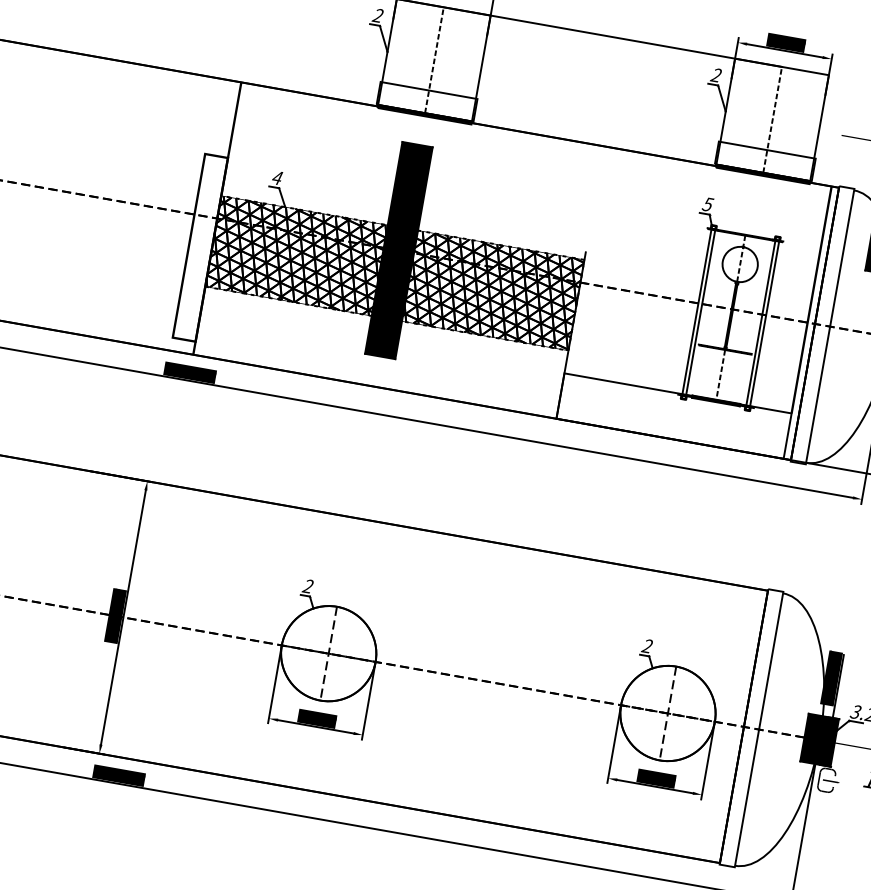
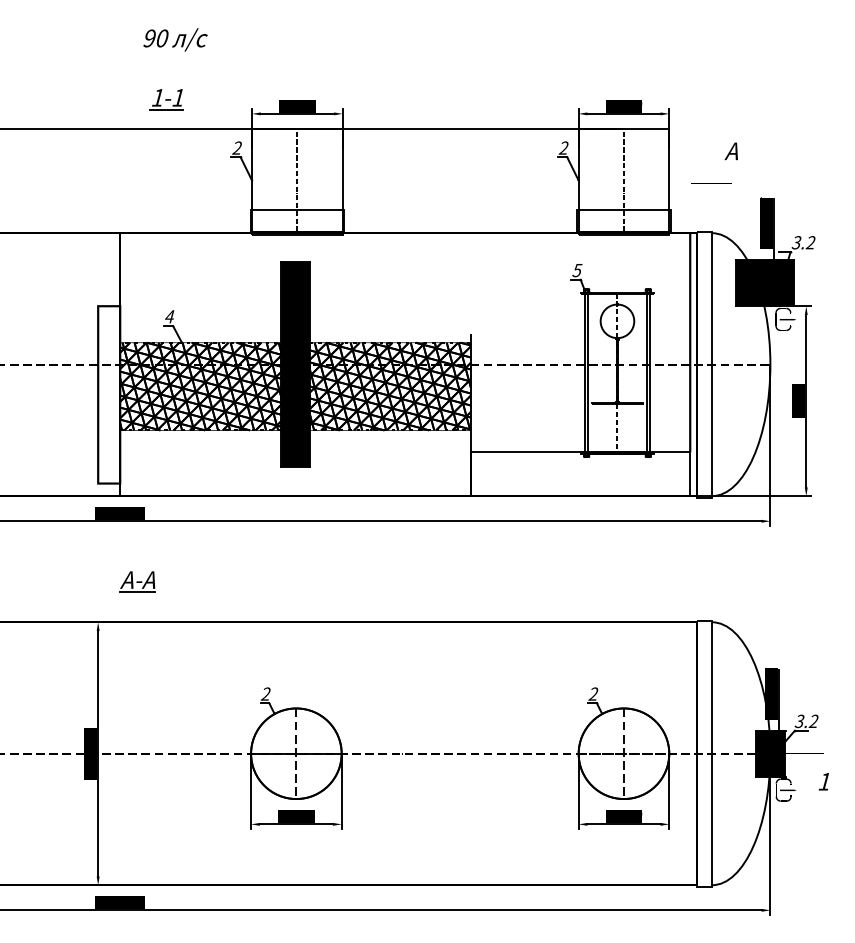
part: (195, 446) -> (137, 581), added

